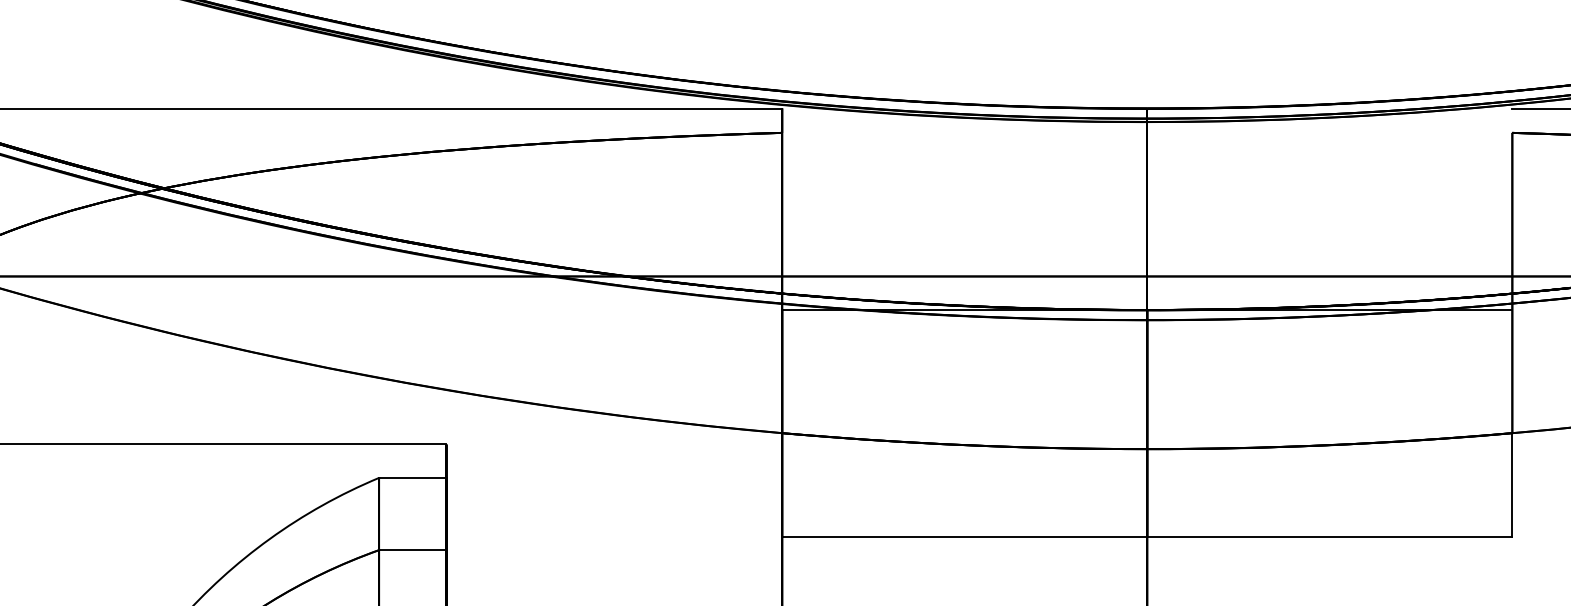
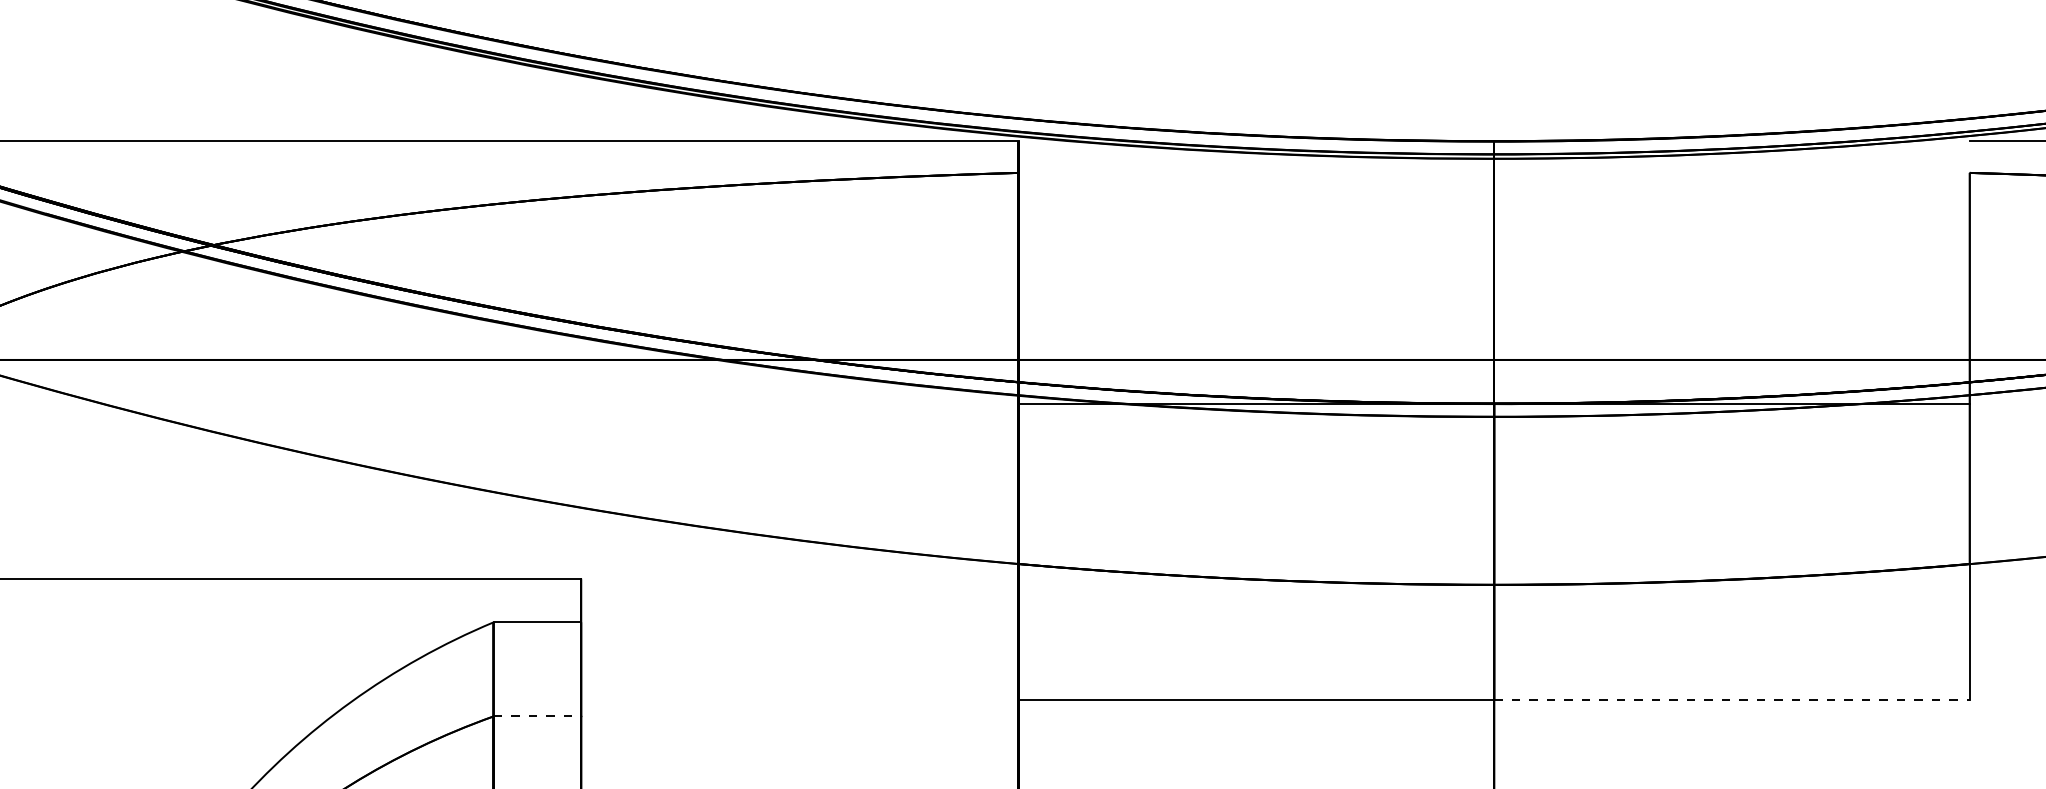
line: (1329, 537) -> (1731, 699), solid -> dashed
line: (412, 550) -> (537, 716), solid -> dashed

